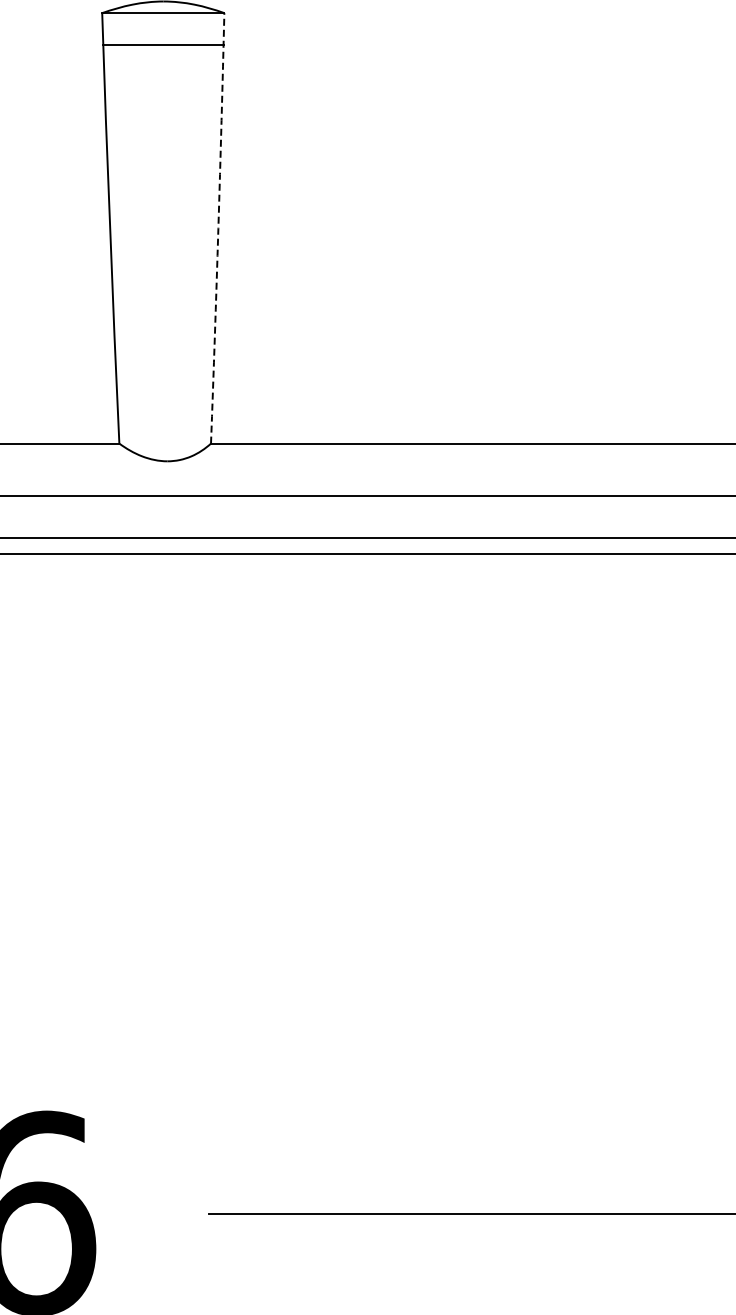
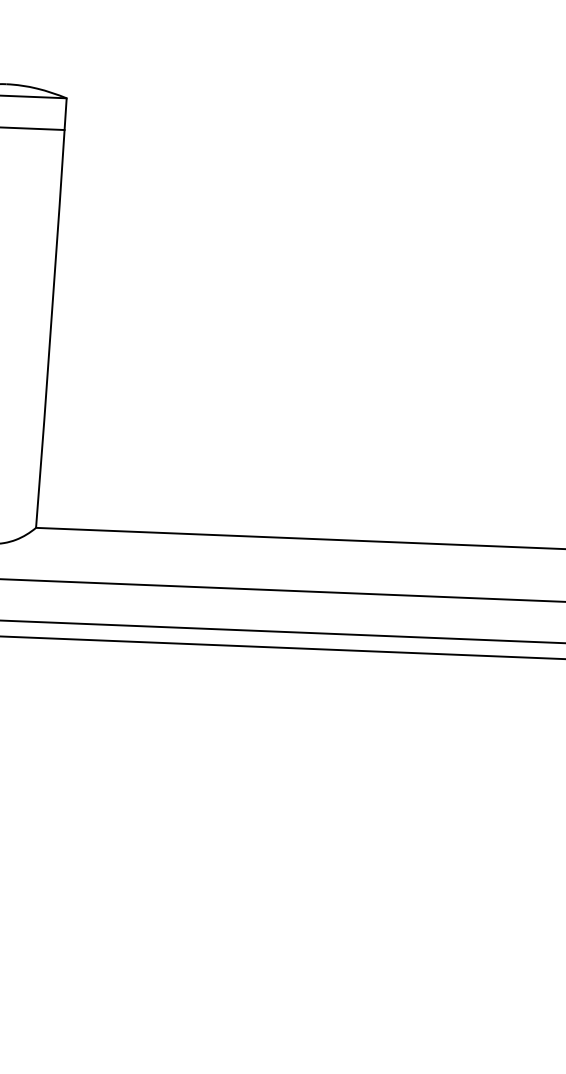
arc: (218, 228) -> (52, 313), dashed -> solid

